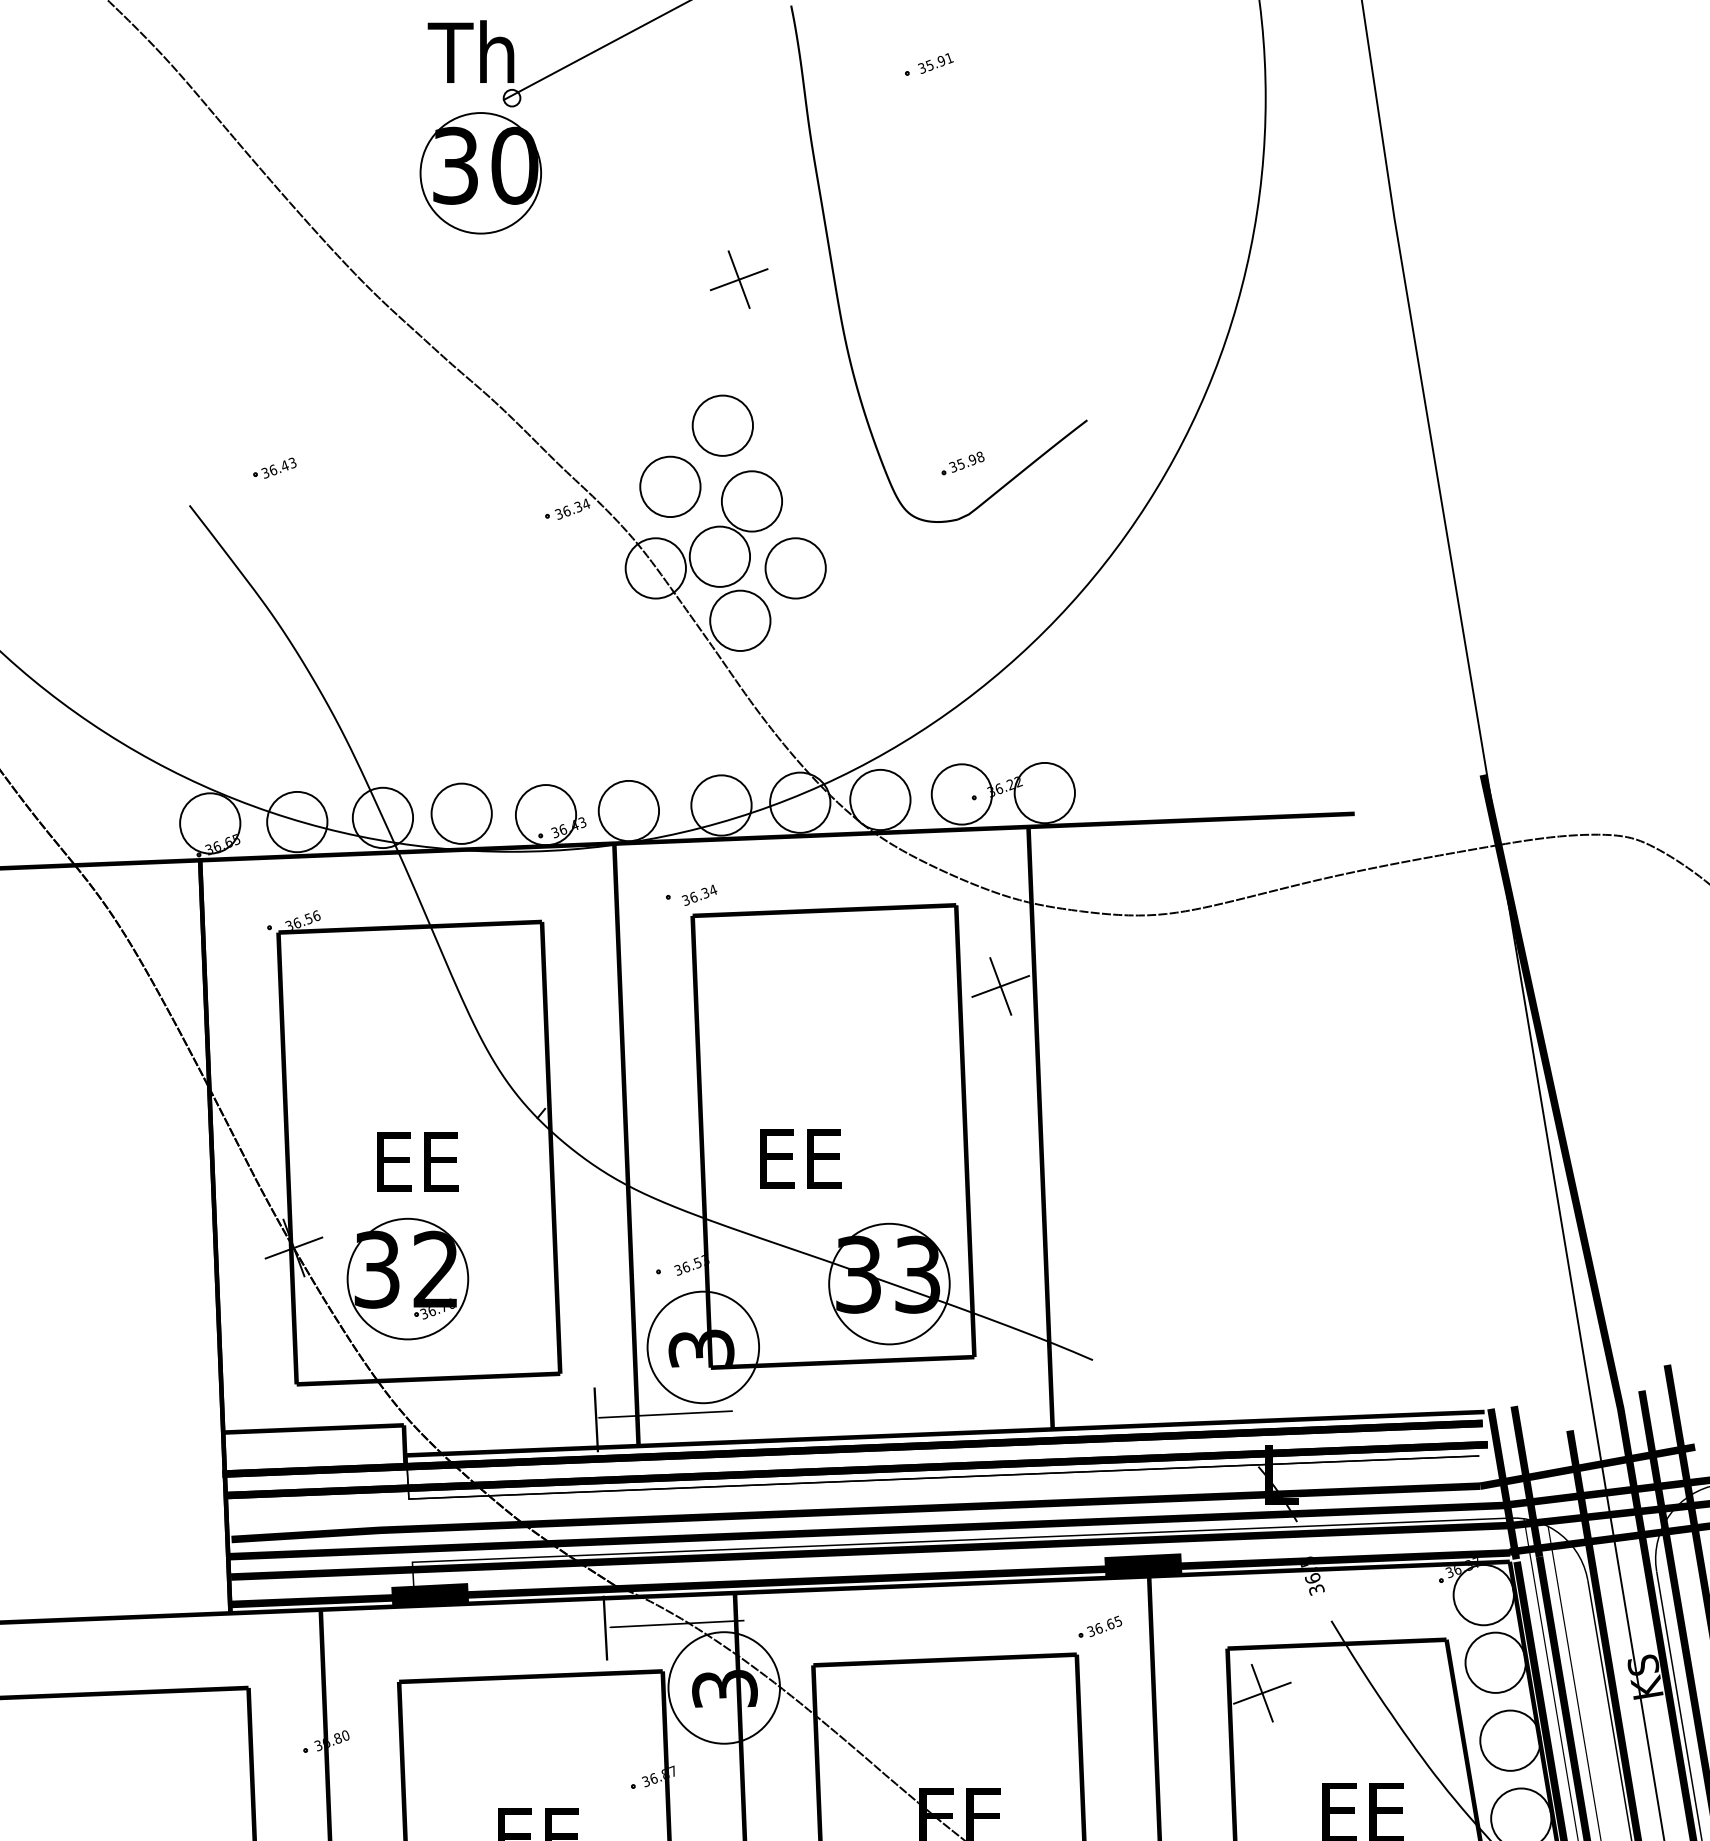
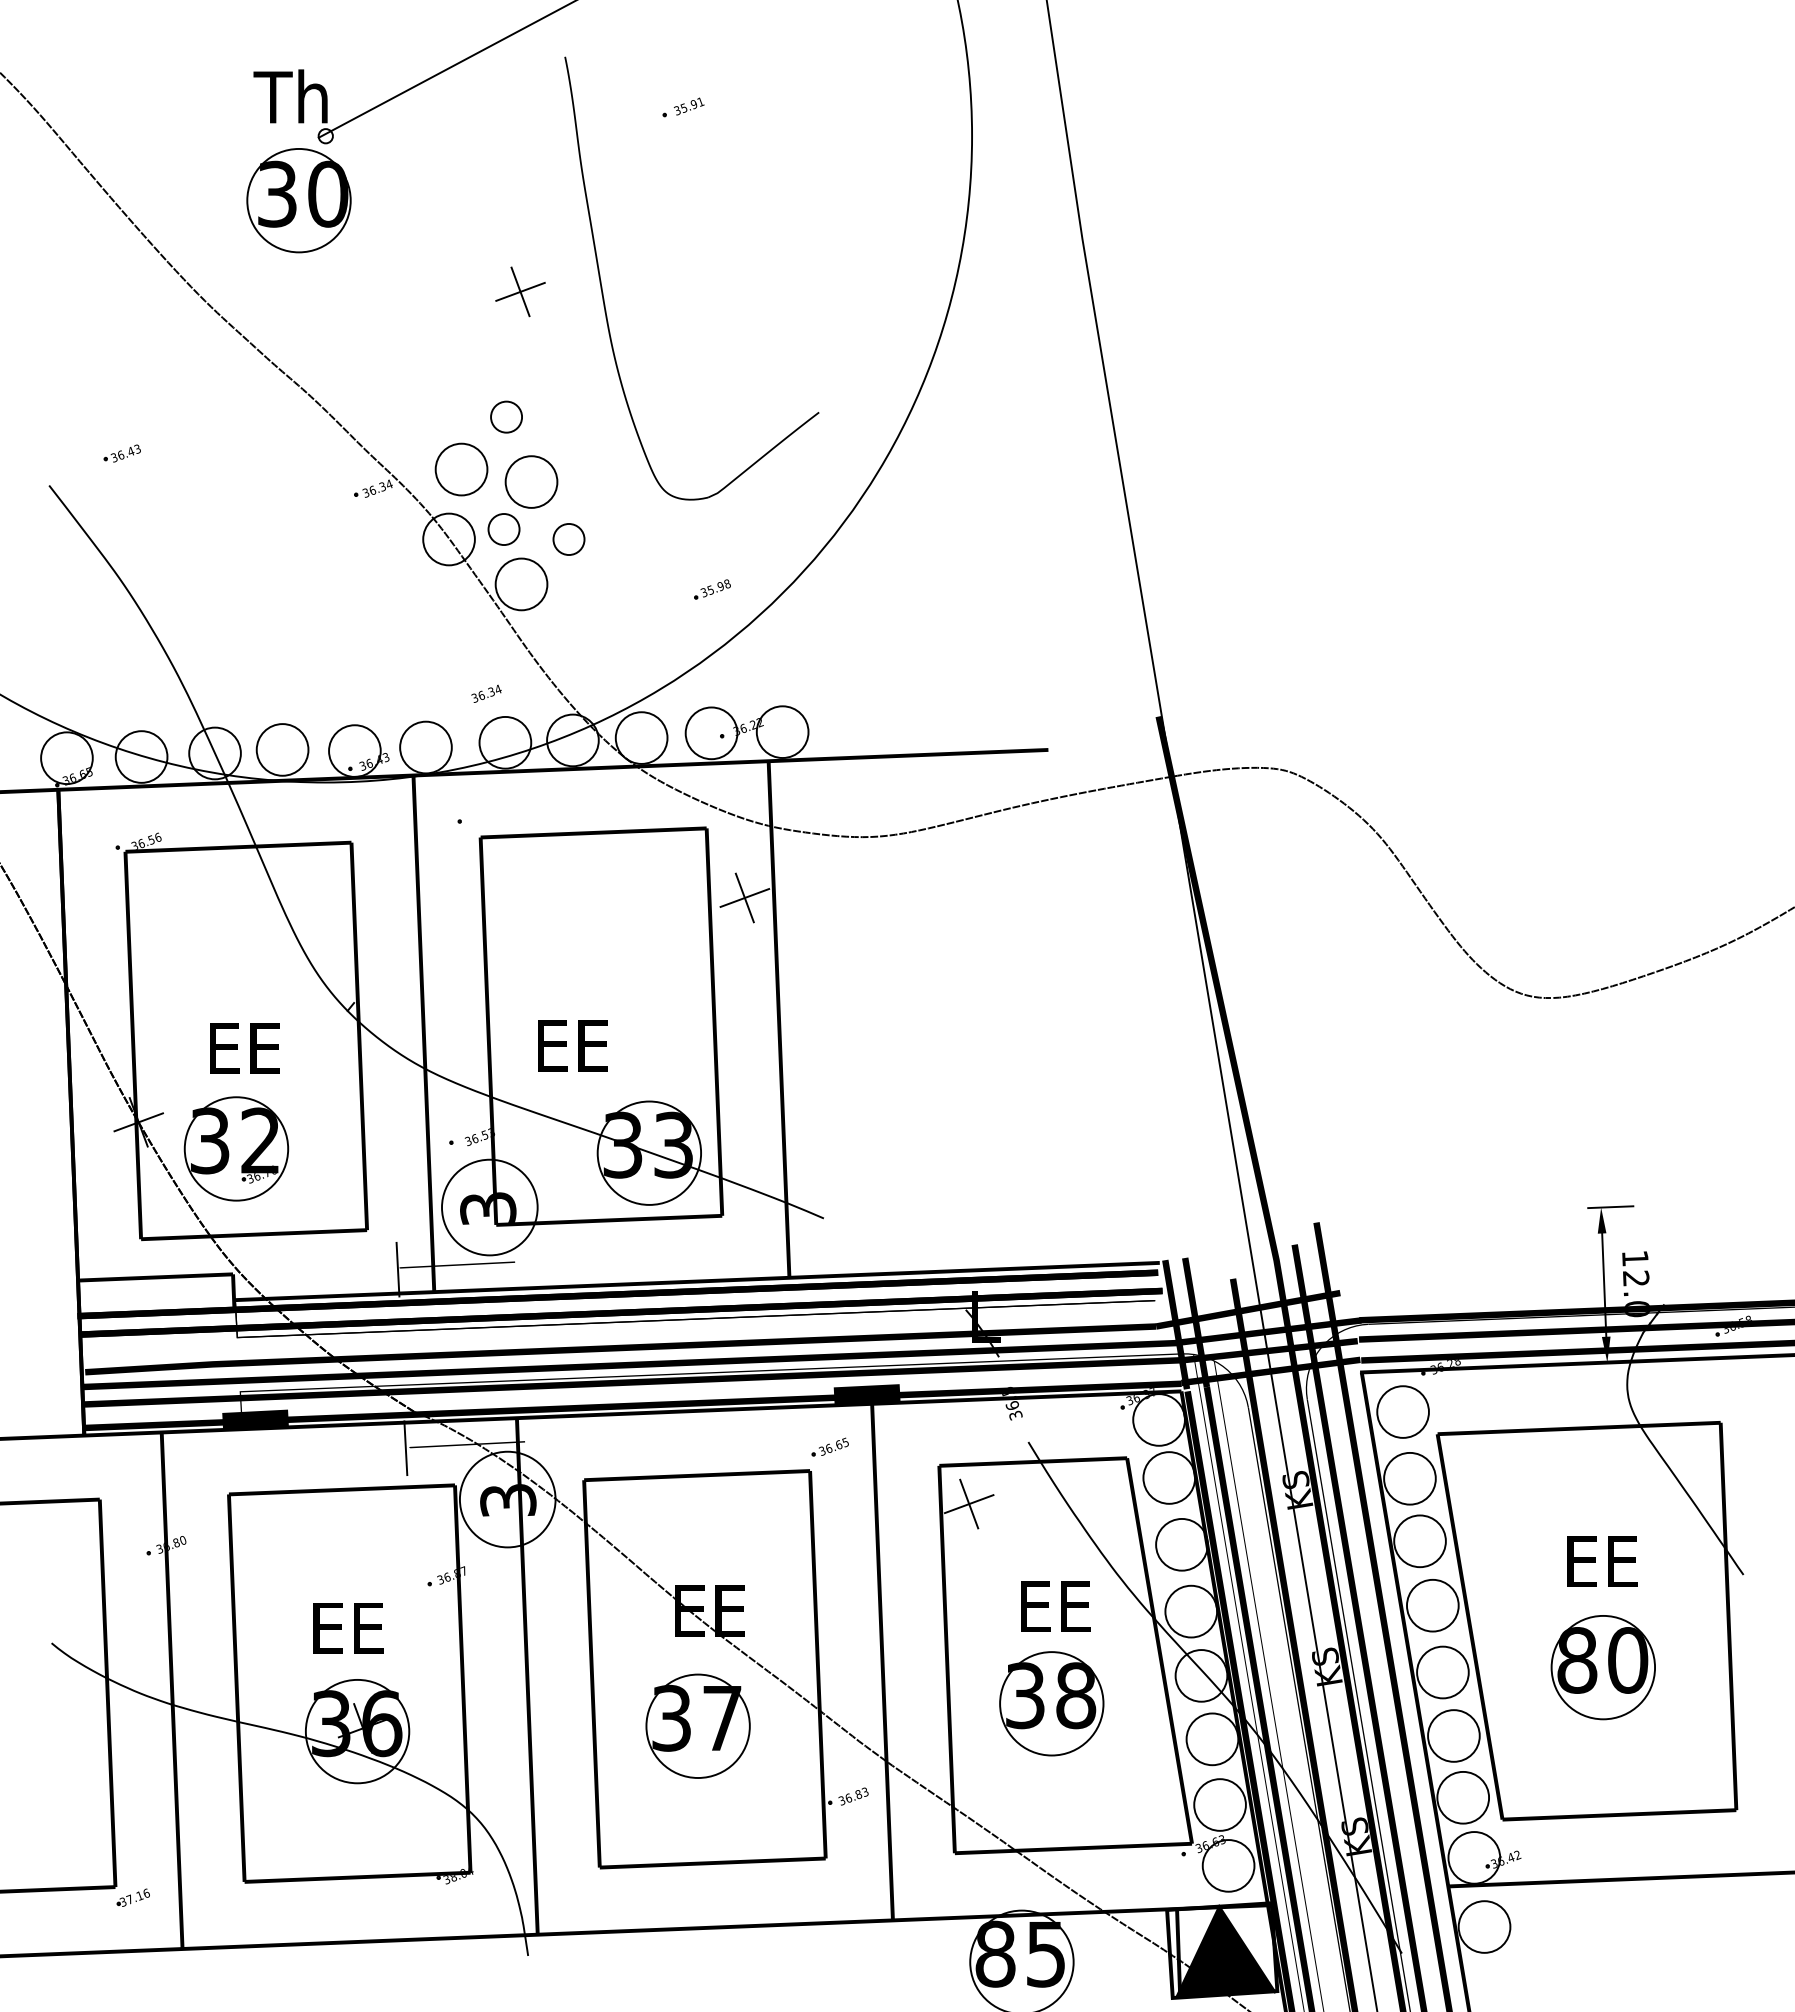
circle: (722, 426) -> (506, 417), size x0.6
part: (963, 463) -> (712, 589), moved
circle: (719, 556) -> (503, 529), size x0.6
circle: (795, 568) -> (568, 539), size x0.6
text: (699, 894) -> (486, 693), moved

